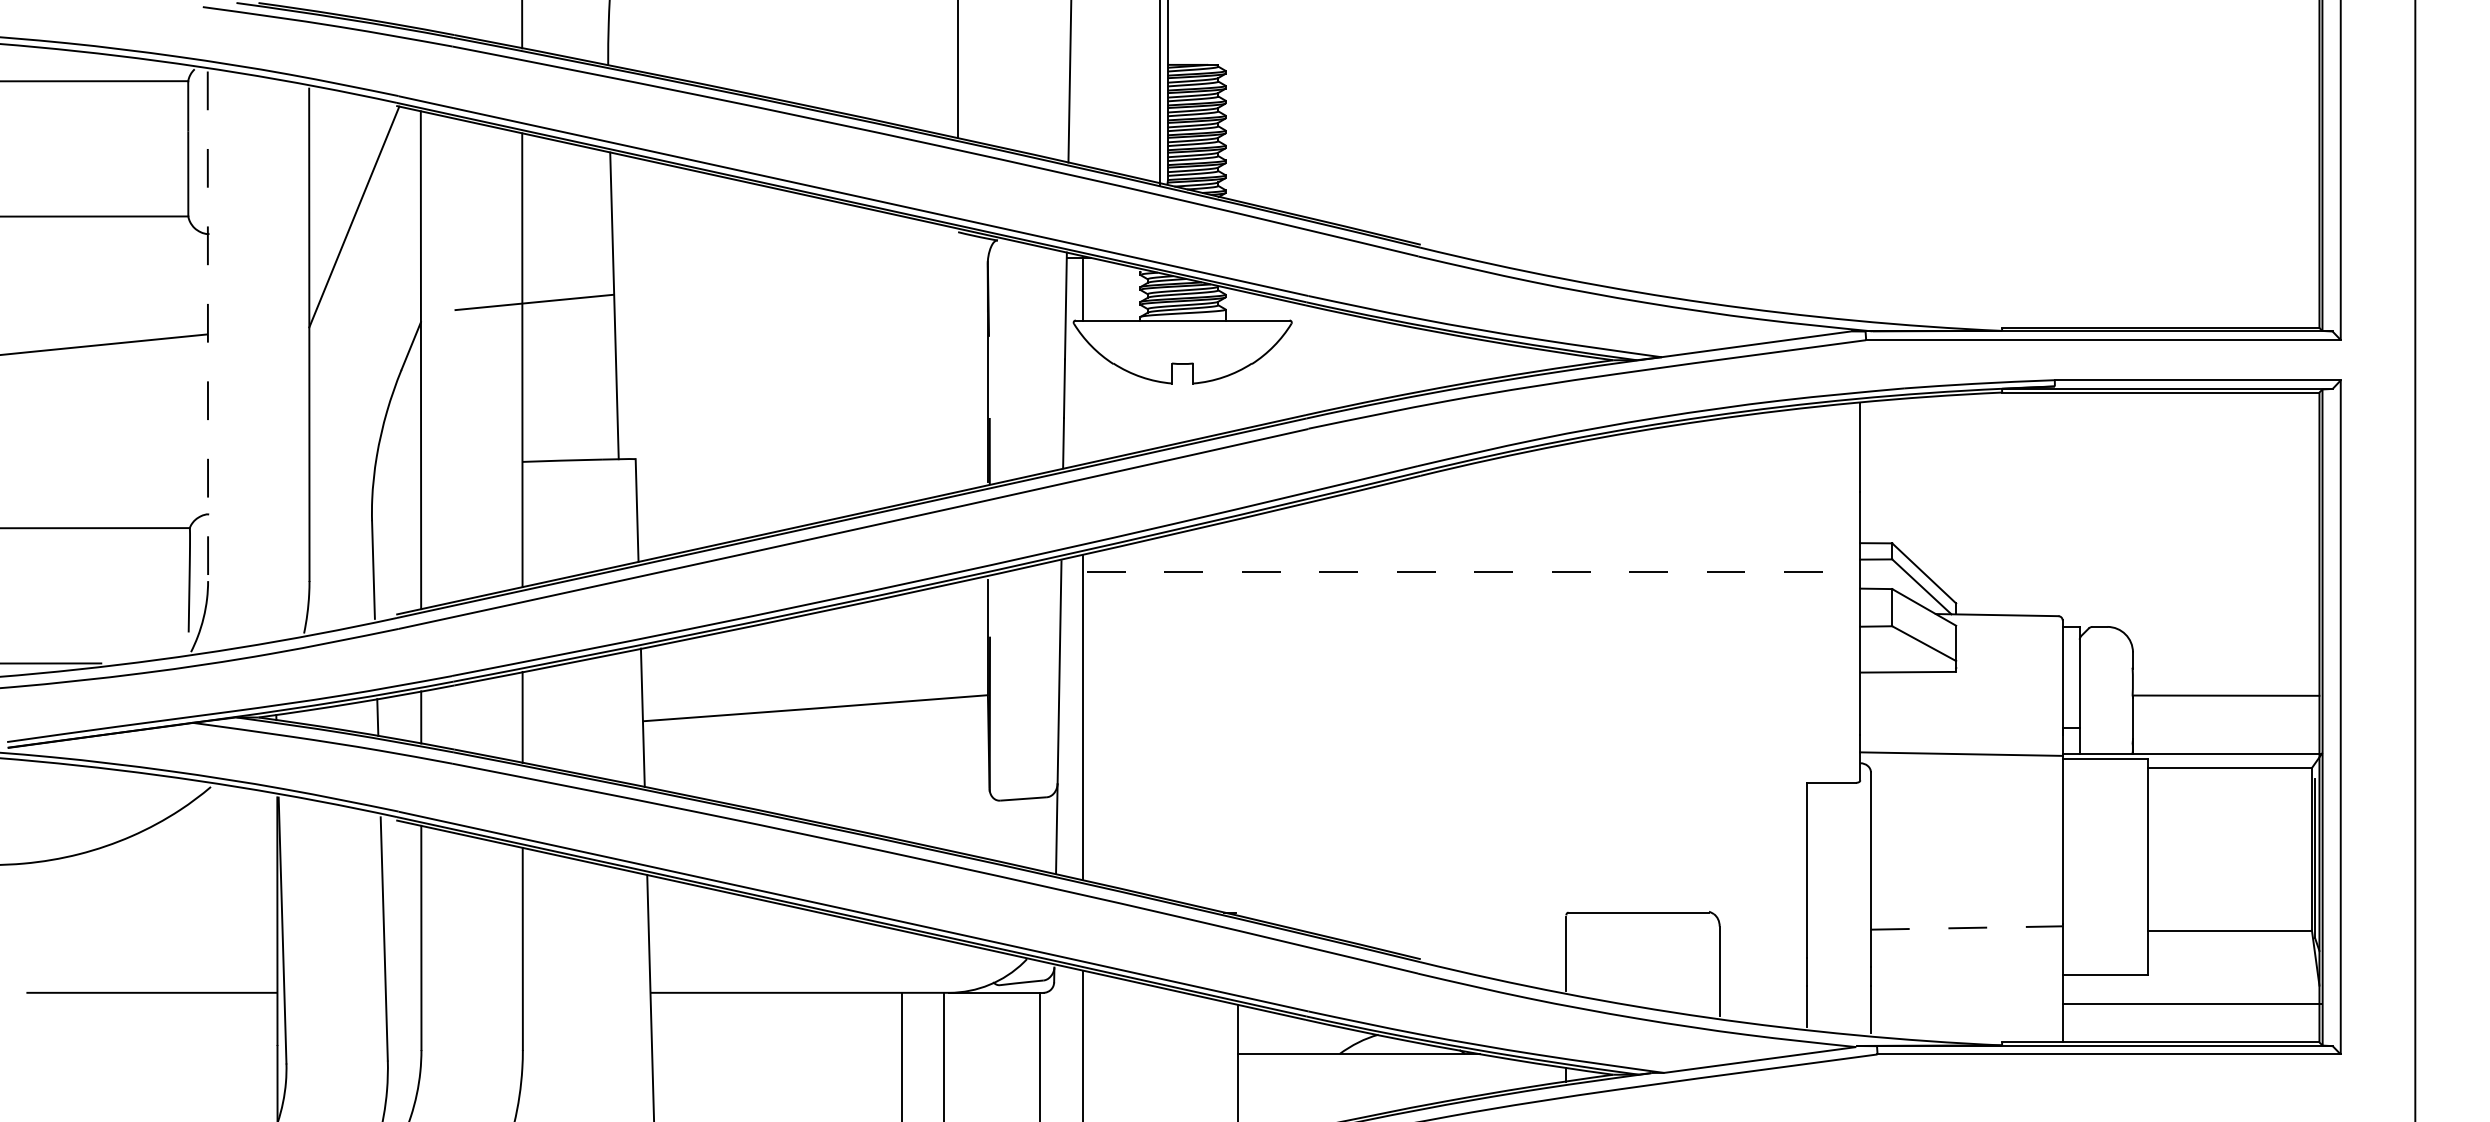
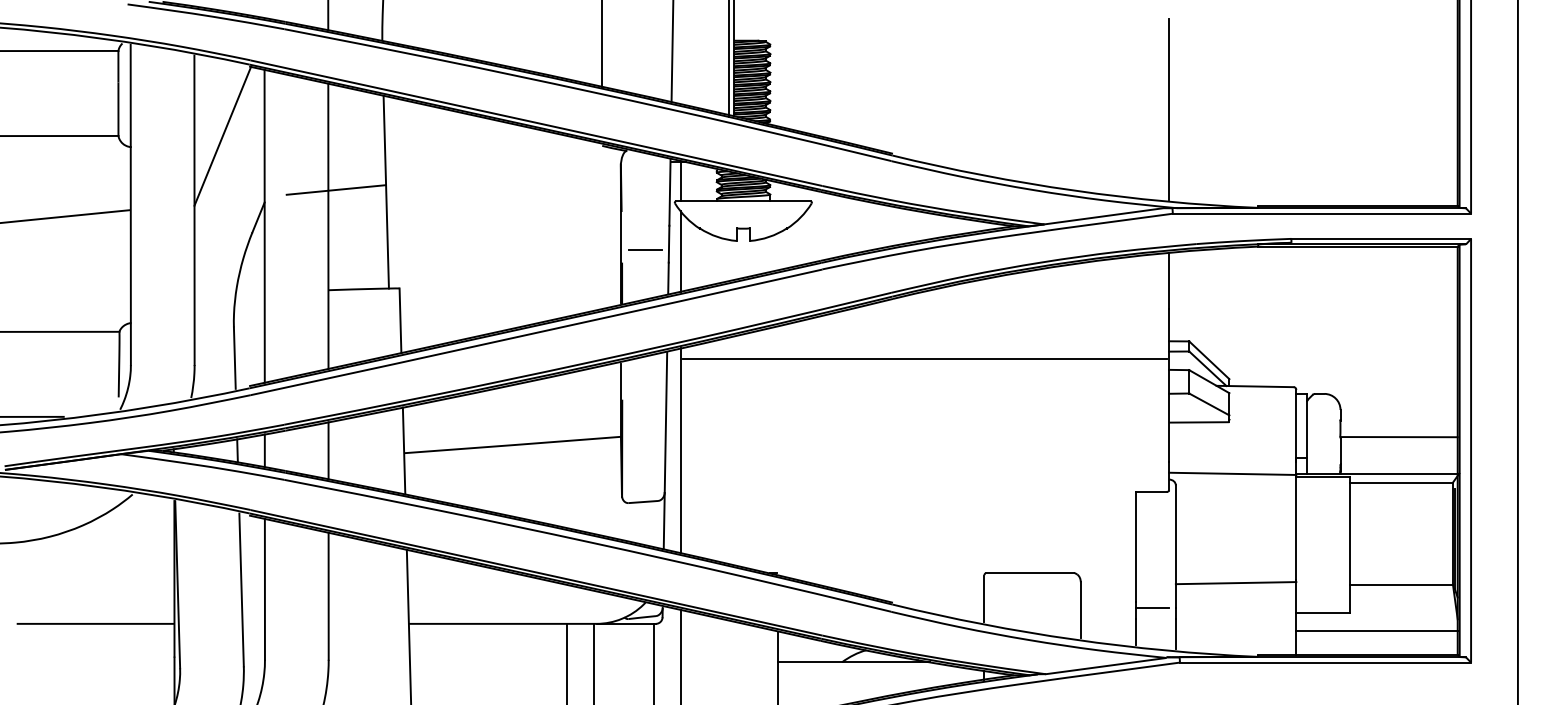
line: (1860, 174) -> (1169, 109), added
line: (207, 327) -> (130, 205), dashed -> solid
line: (1026, 398) -> (645, 250), added
line: (1082, 400) -> (680, 251), added
line: (1470, 572) -> (924, 359), dashed -> solid
line: (1967, 928) -> (1236, 583), dashed -> solid
line: (1833, 966) -> (1152, 607), added

